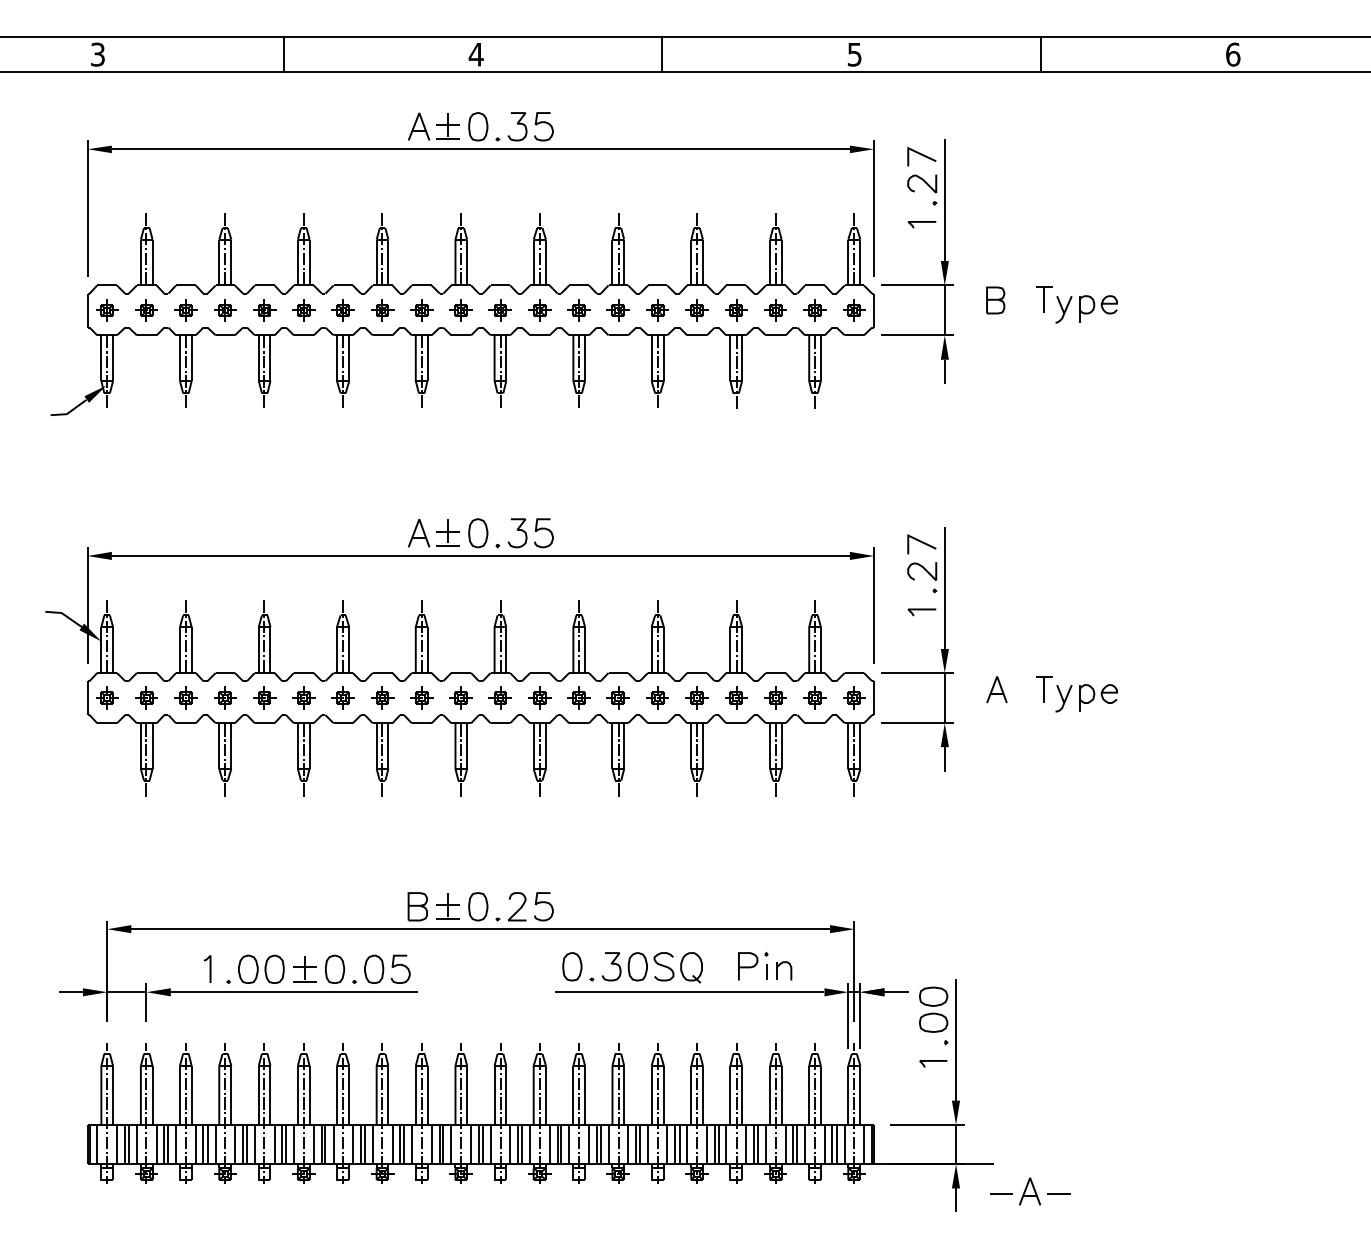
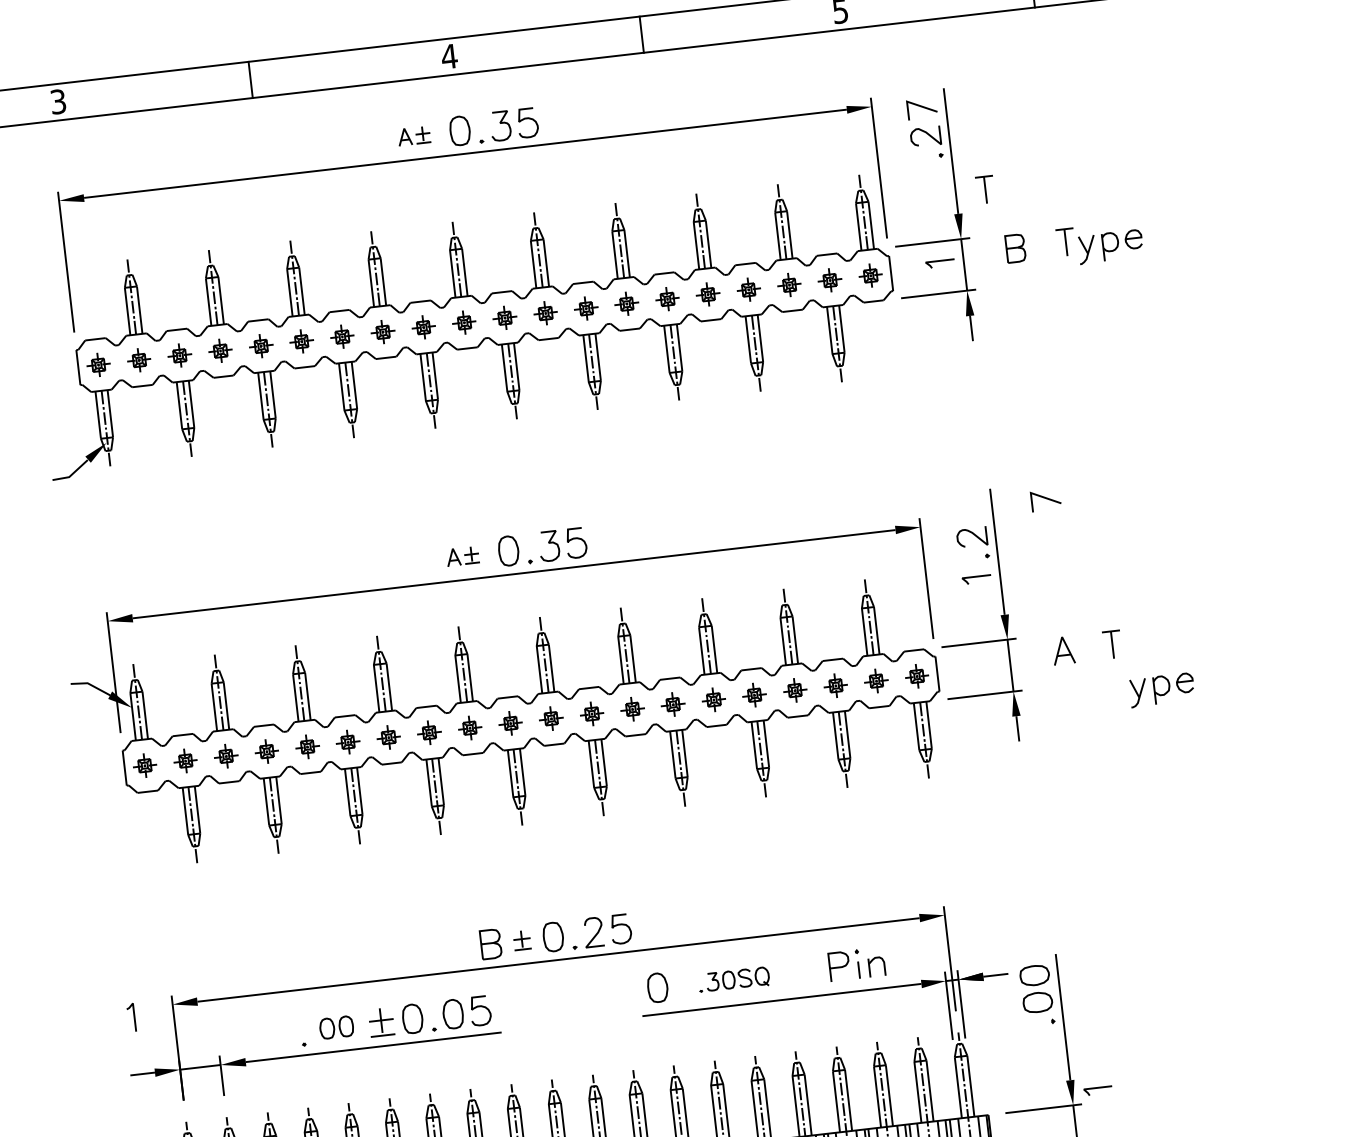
part: (433, 126) -> (413, 135), size x0.6
line: (921, 222) -> (939, 261), moved
part: (973, 240) -> (985, 189), added
part: (433, 533) -> (462, 556), size x0.6
line: (922, 543) -> (1046, 499), moved
part: (1086, 698) -> (1161, 690), moved
part: (447, 906) -> (521, 940), size x0.7
part: (645, 967) -> (733, 979), size x0.6
line: (209, 968) -> (133, 1016), moved
part: (261, 968) -> (336, 1026), size x0.7
line: (933, 1061) -> (1097, 1088), moved

